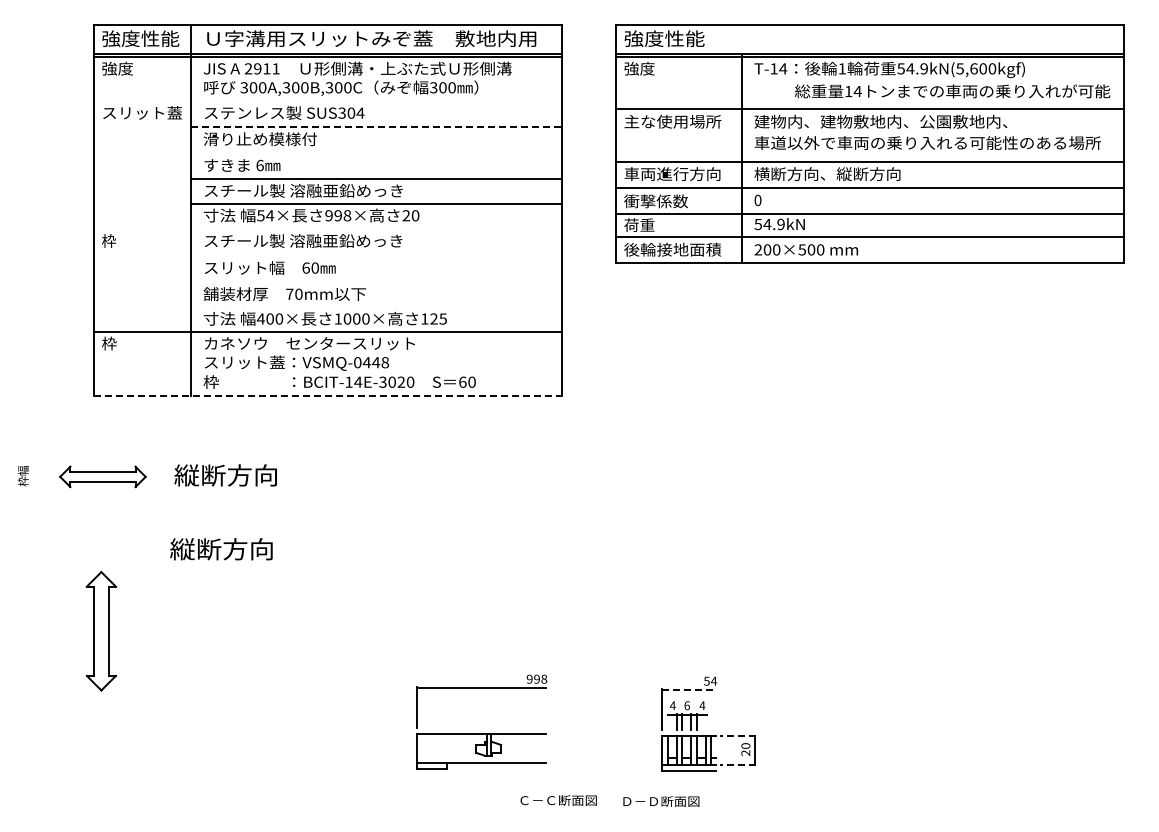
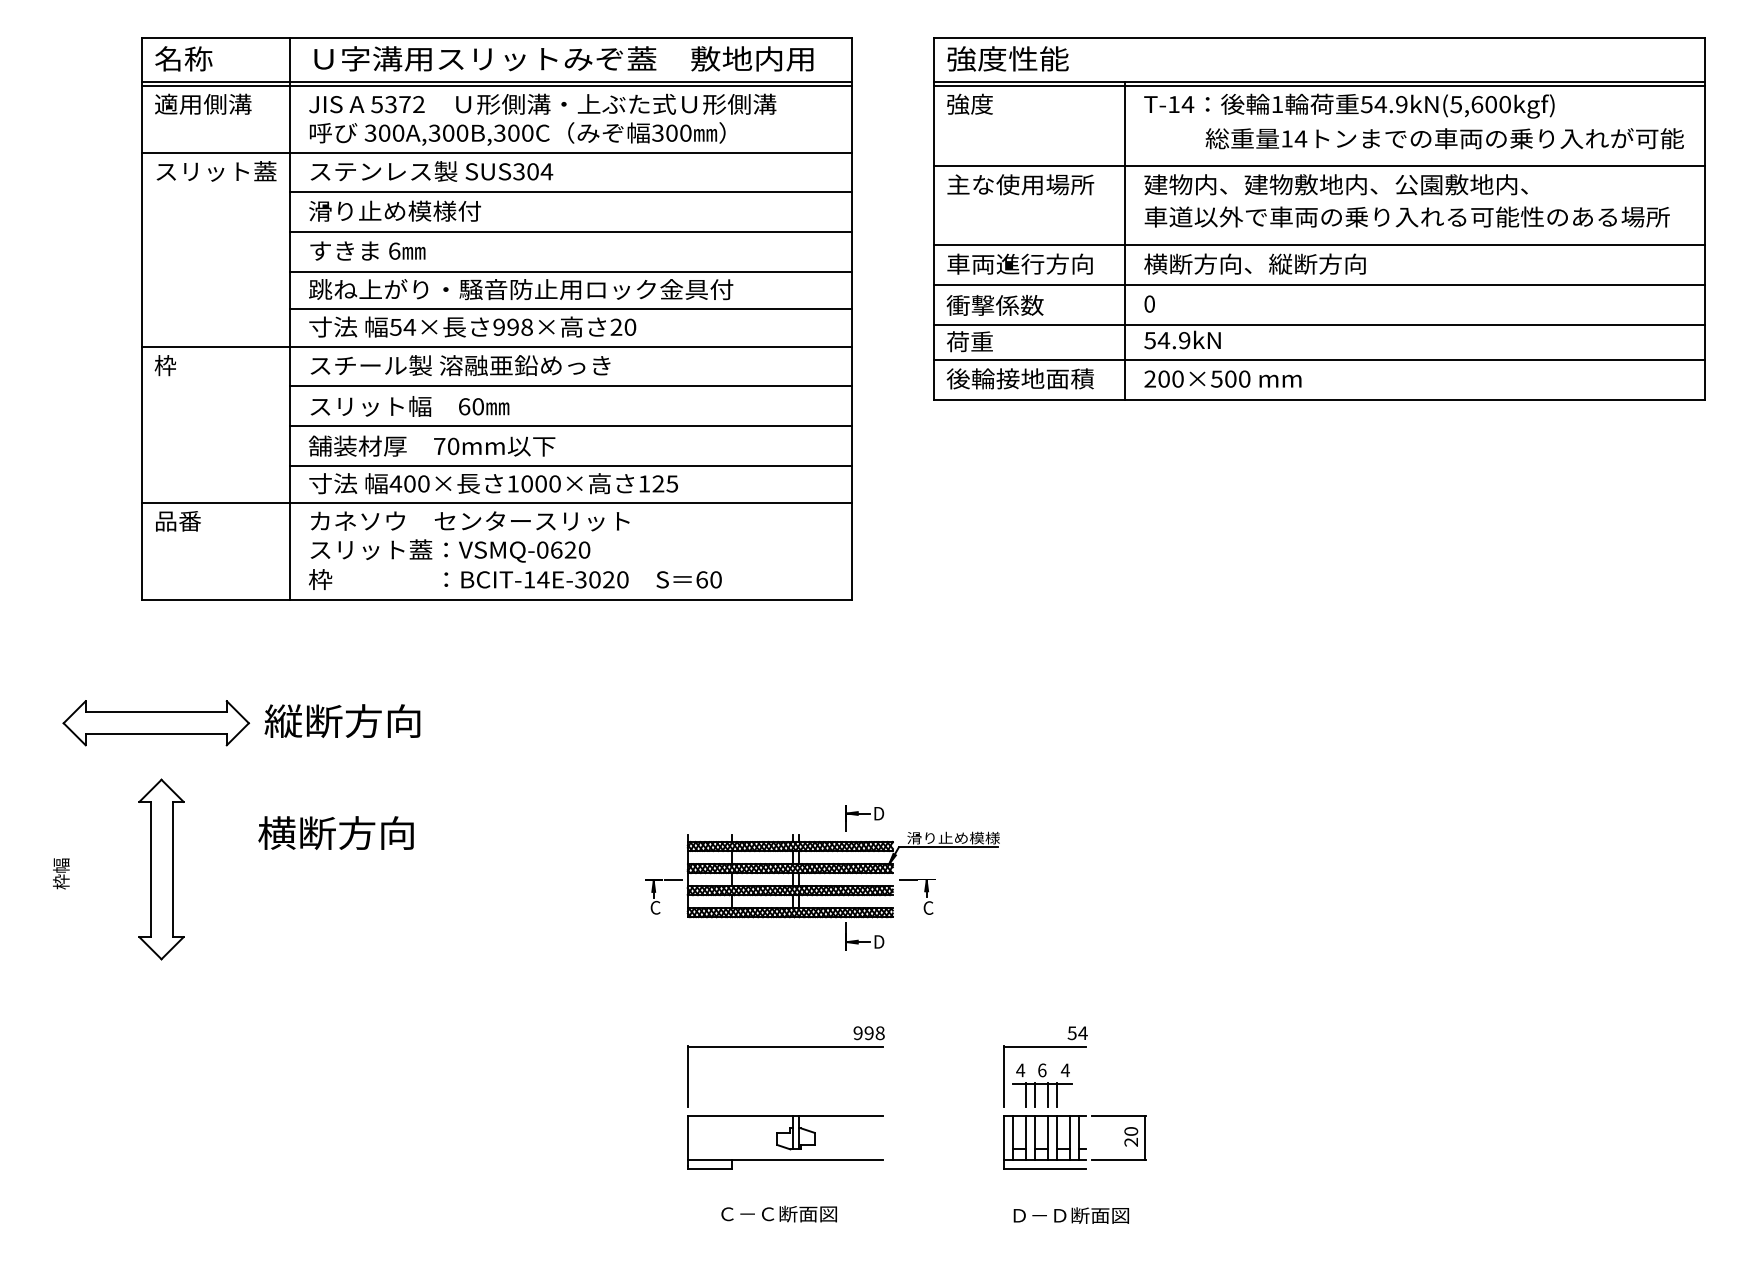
text: (140, 38) -> (213, 58), 強度性能 -> 名称
text: (133, 68) -> (202, 104), 強度 -> 適用側溝
text: (261, 68) -> (396, 104), 2911 -> 5372
line: (327, 100) -> (496, 152), added
line: (376, 126) -> (571, 191), dashed -> solid
line: (375, 152) -> (569, 231), added
text: (343, 190) -> (521, 289), スチール製 溶融亜鉛めっき -> 跳ね上がり・騒音防止用ロック金具付
line: (327, 228) -> (496, 346), added
line: (375, 254) -> (569, 386), added
line: (375, 280) -> (569, 425), added
line: (375, 307) -> (569, 466), added
text: (117, 343) -> (178, 521), 枠 -> 品番
text: (375, 362) -> (569, 549), VSMQ-0448 -> VSMQ-0620
line: (327, 395) -> (496, 599), dashed -> solid
text: (22, 476) -> (60, 874), moved
part: (102, 476) -> (155, 722), size x1.43
text: (182, 549) -> (276, 833), 縦断方向 -> 横断方向
part: (542, 578) -> (822, 877), added
part: (100, 631) -> (160, 869), moved
line: (688, 690) -> (1044, 1047), dashed -> solid
part: (481, 733) -> (784, 1115), moved
line: (737, 736) -> (1118, 1117), dashed -> solid
line: (737, 765) -> (1118, 1161), dashed -> solid
text: (558, 800) -> (778, 1214), moved
text: (661, 801) -> (1071, 1215), moved

